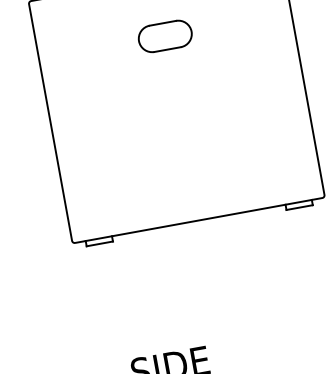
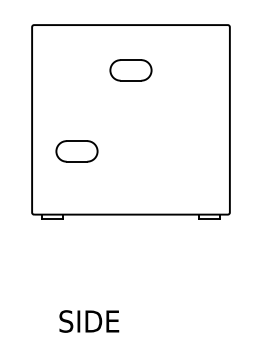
part: (114, 152) -> (76, 151), added

